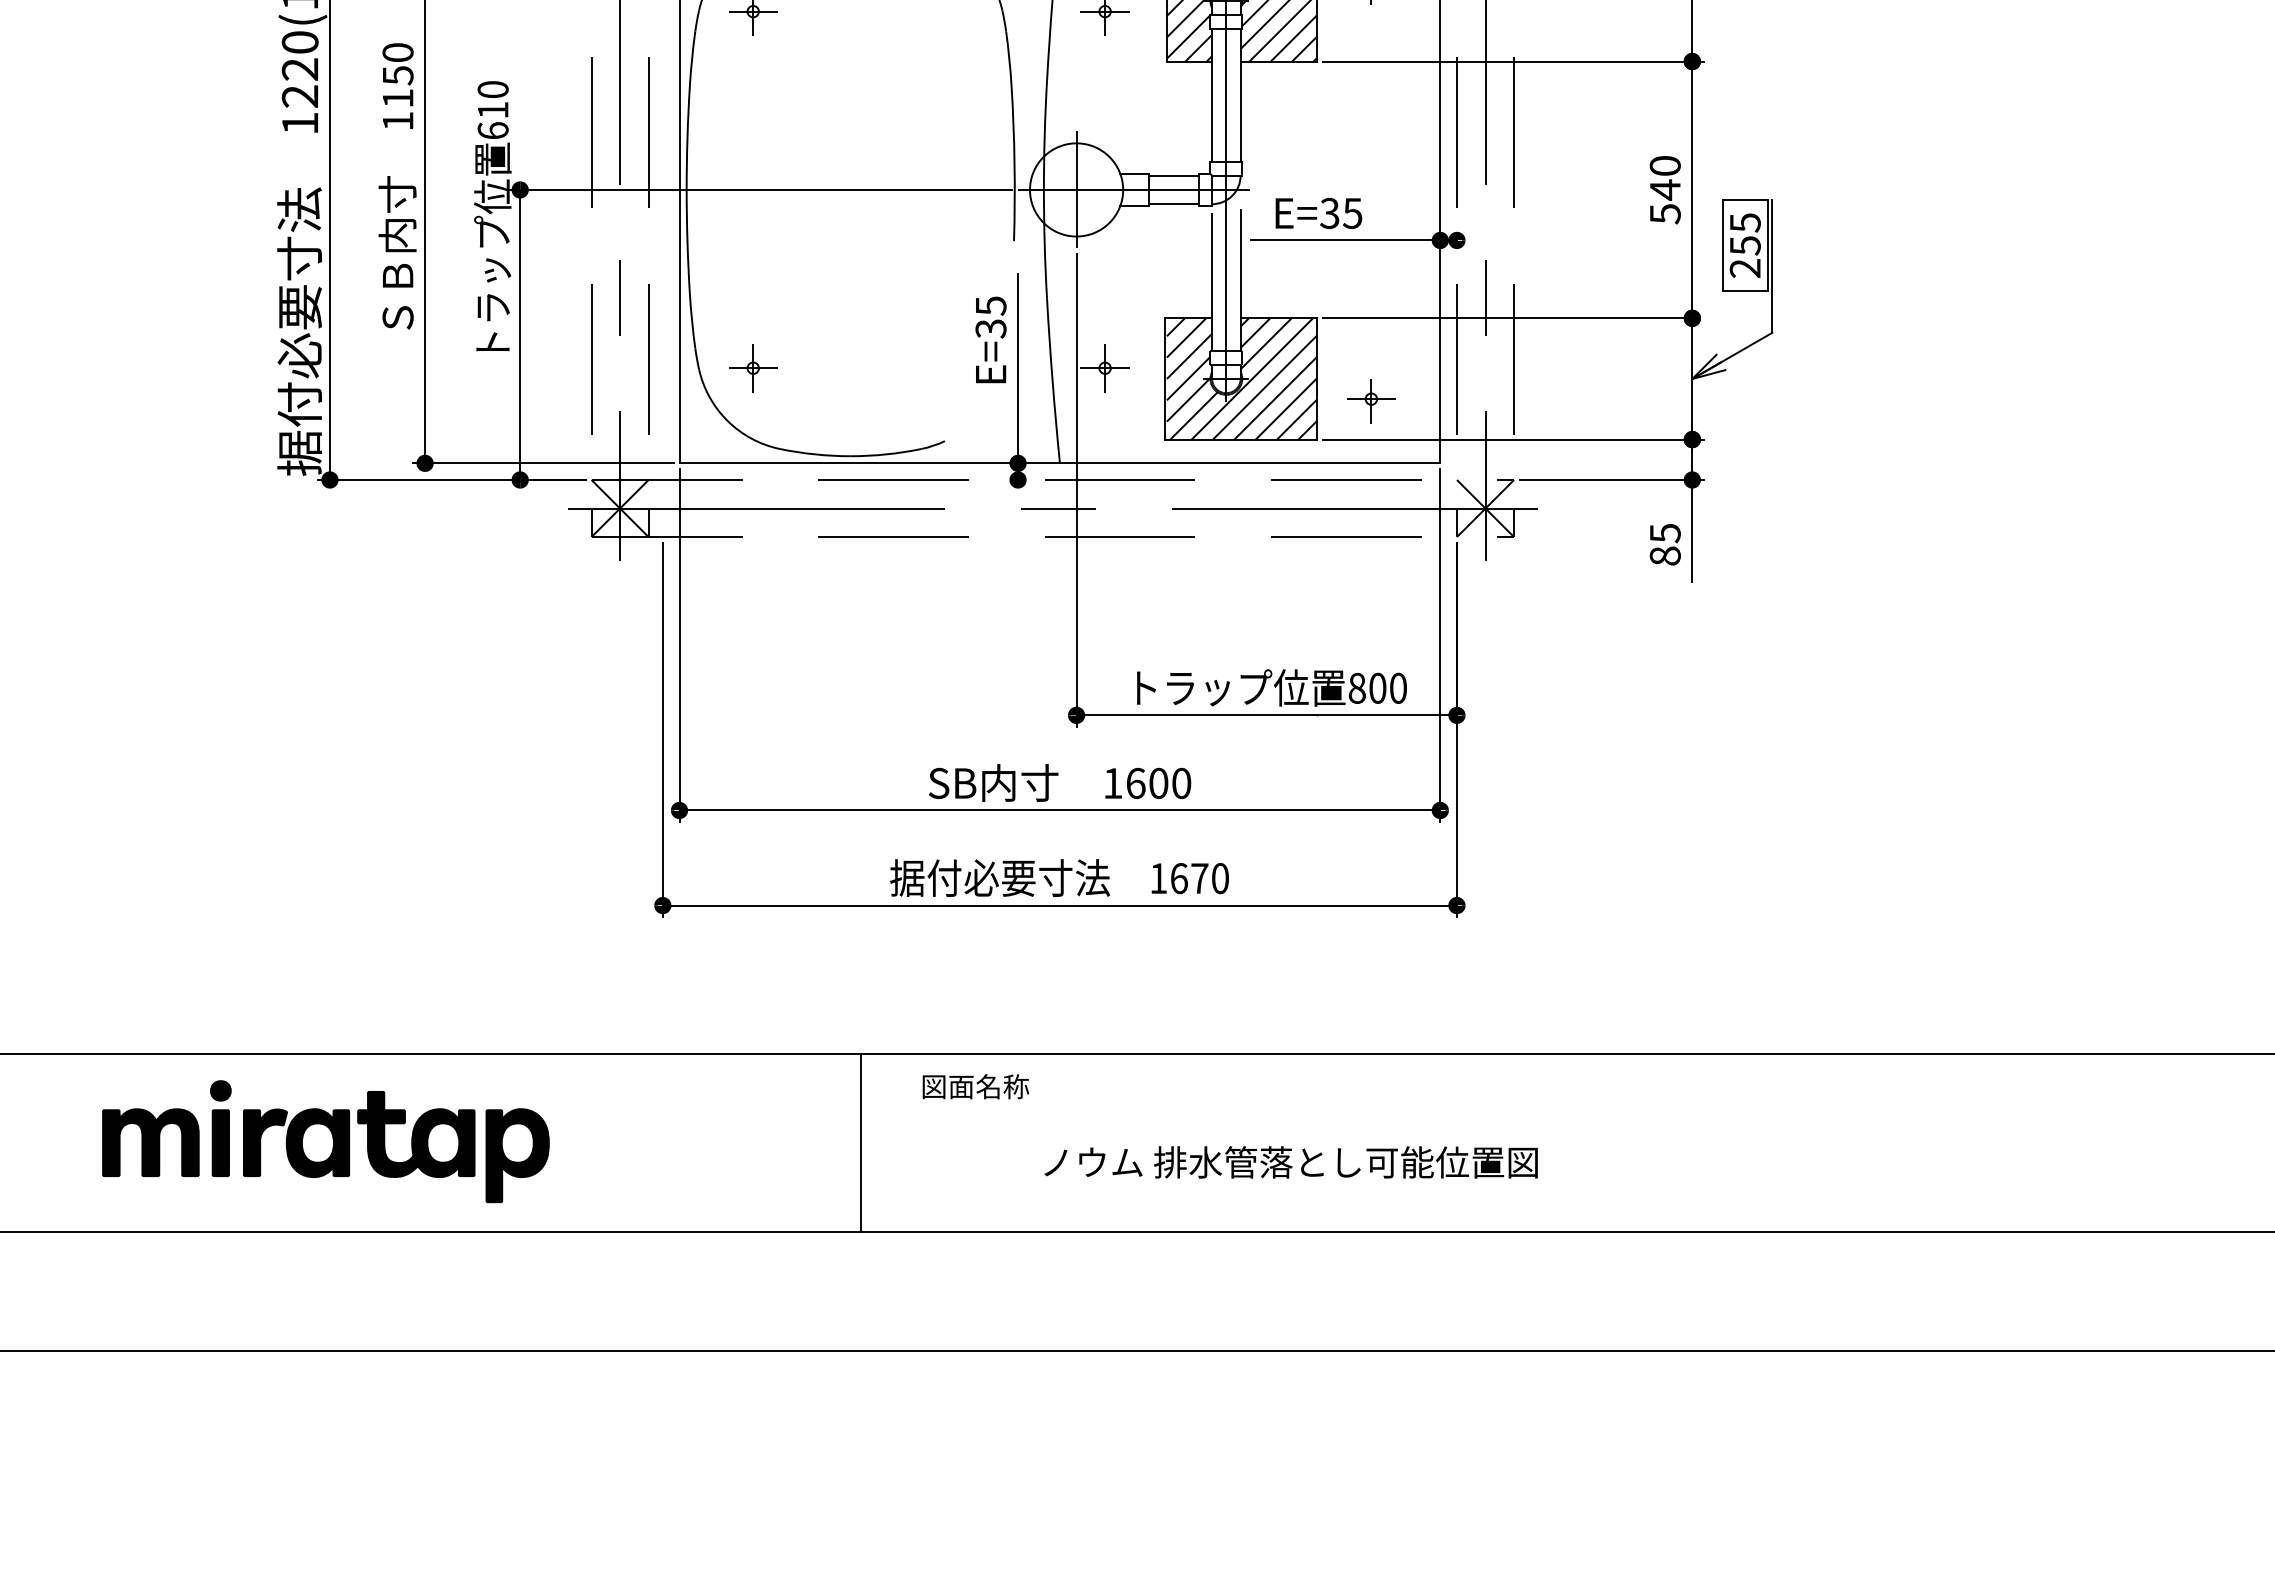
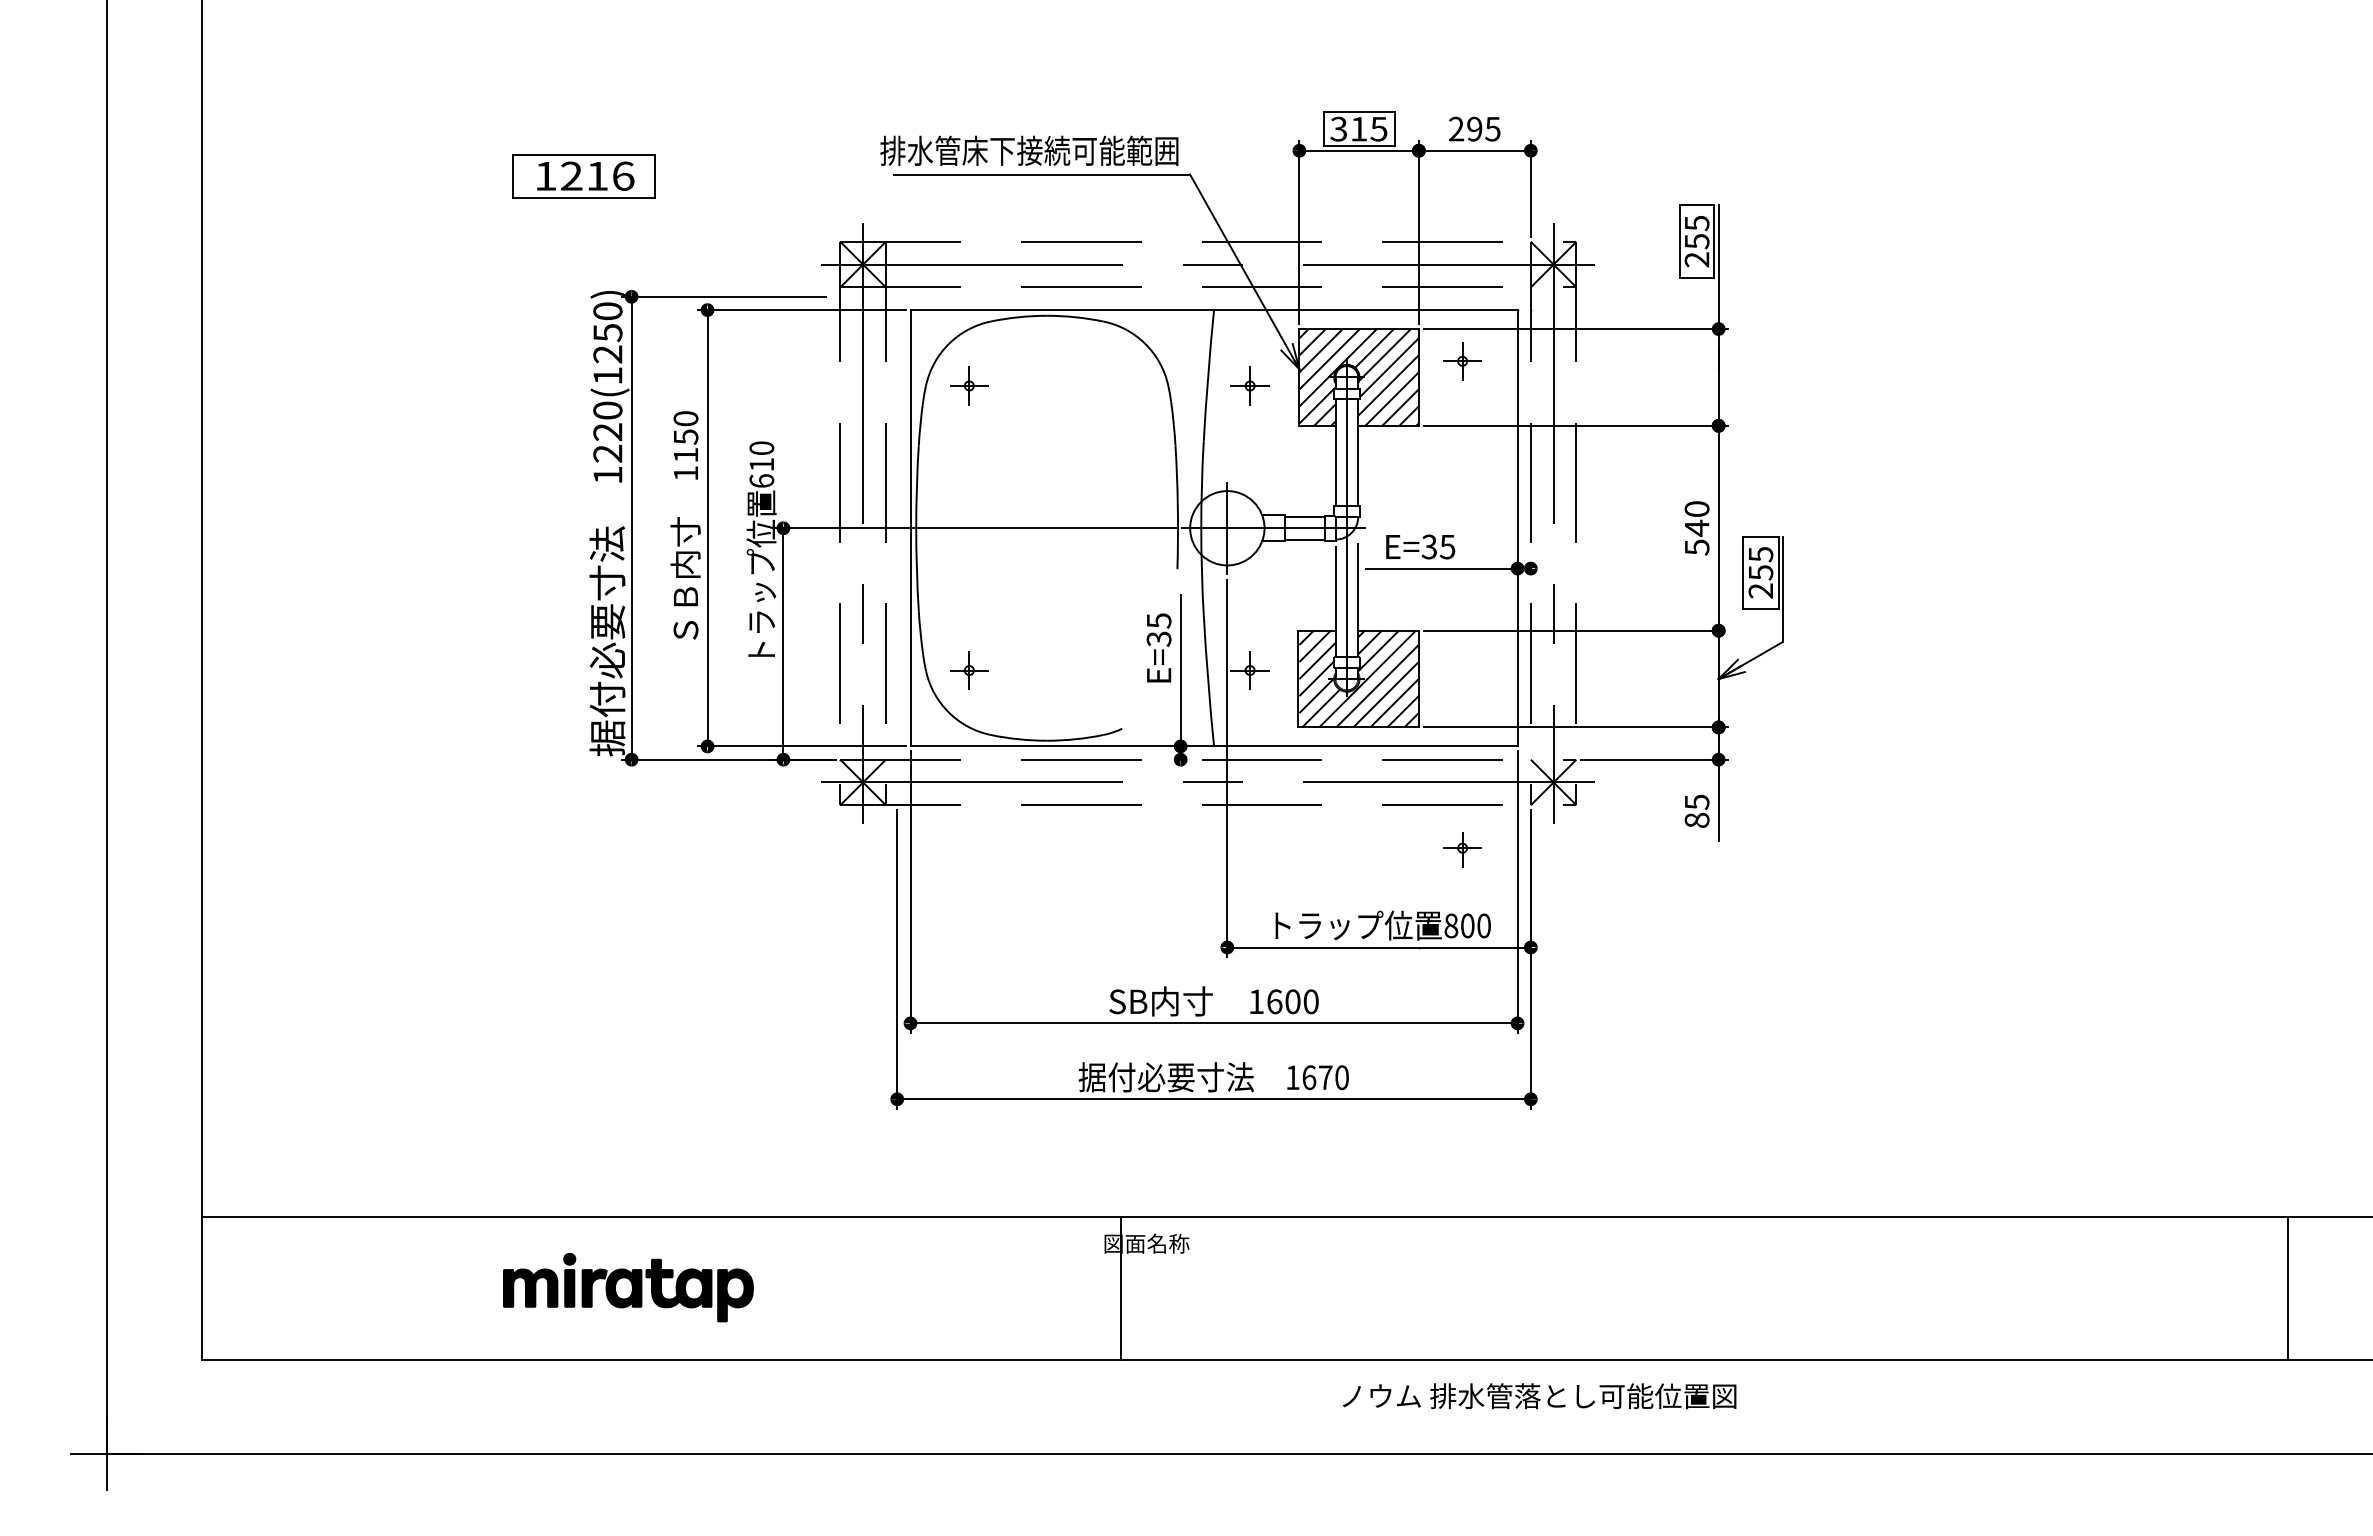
part: (1371, 400) -> (1462, 849), moved
part: (326, 1141) -> (628, 1287), size x0.7
line: (861, 1142) -> (1121, 1288), moved
text: (1291, 1162) -> (1539, 1396), moved

